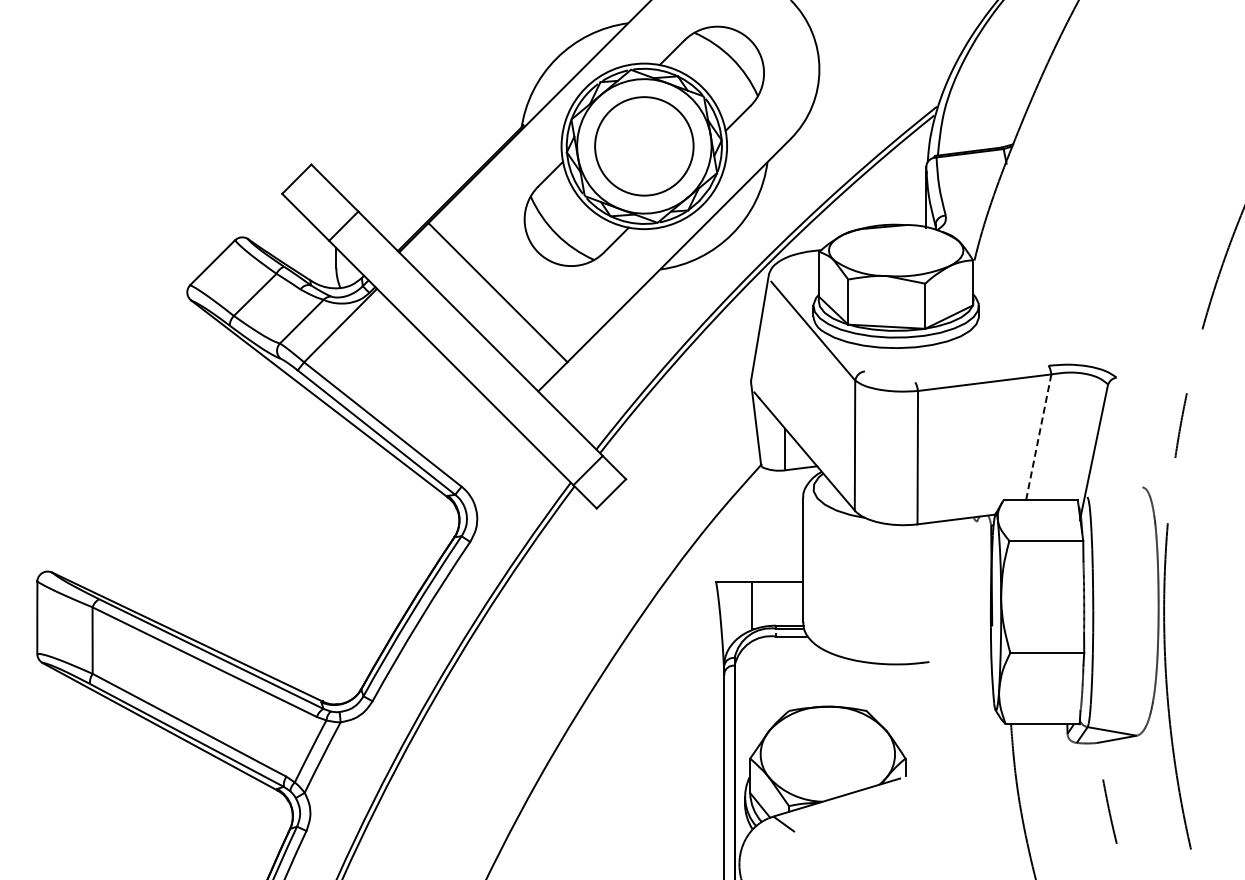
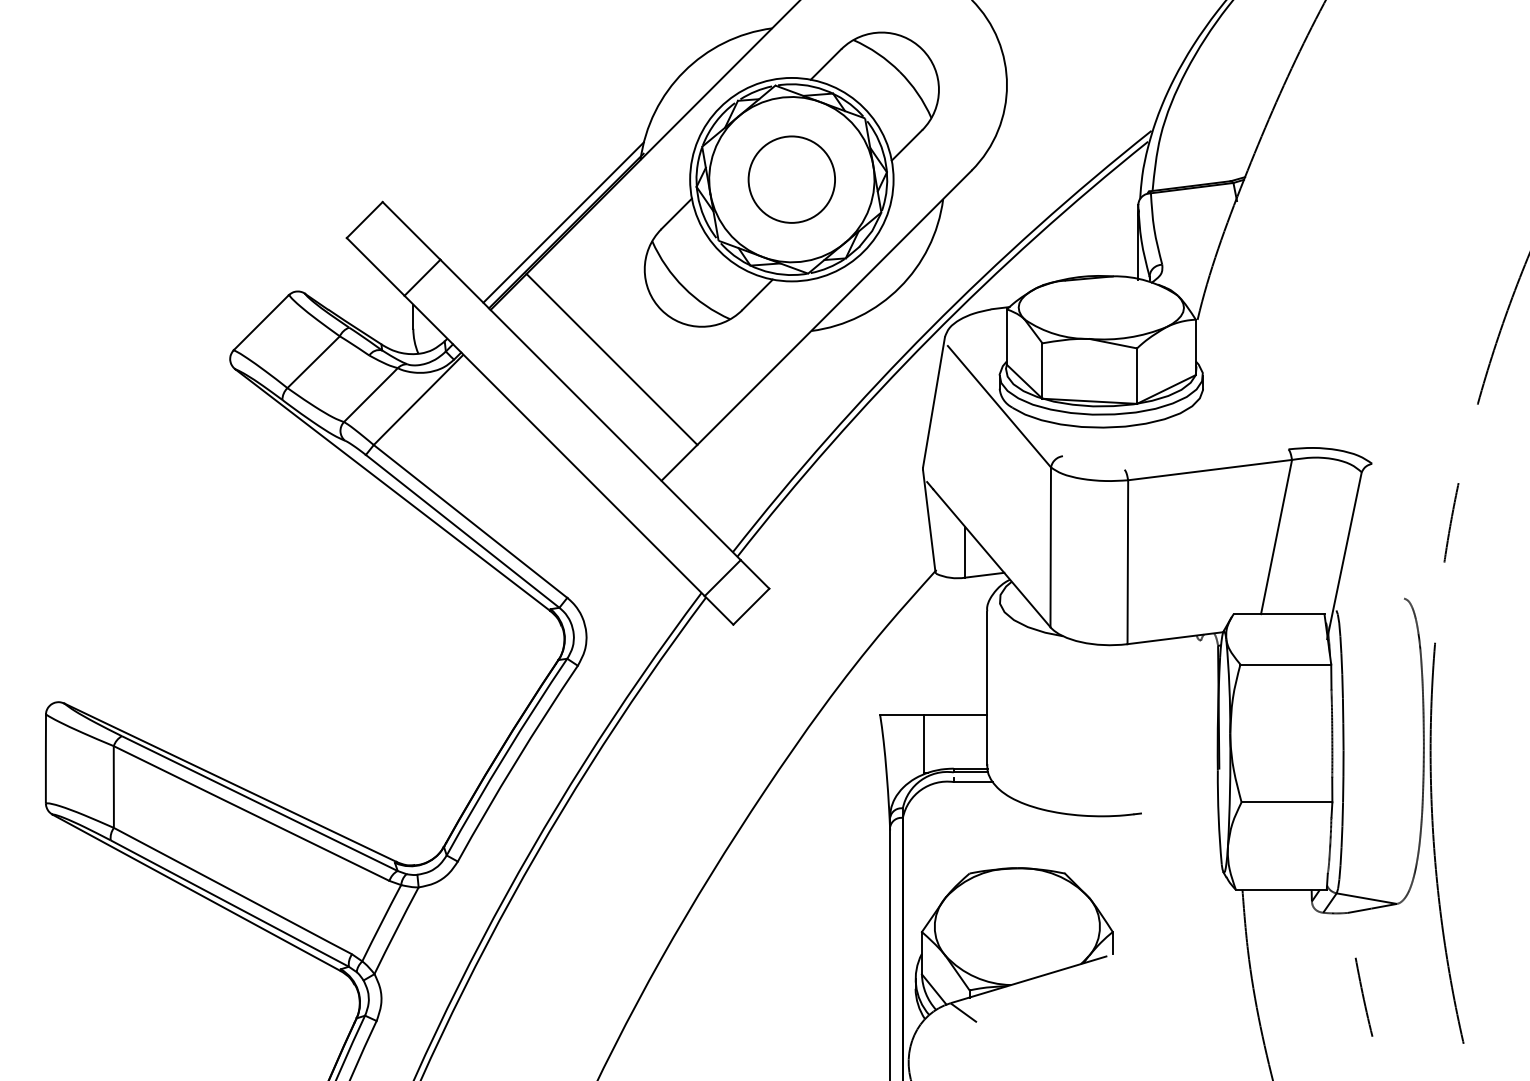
circle: (644, 146) -> (792, 179), size x0.71
line: (458, 181) -> (563, 222), added
line: (1038, 436) -> (1276, 536), dashed -> solid

